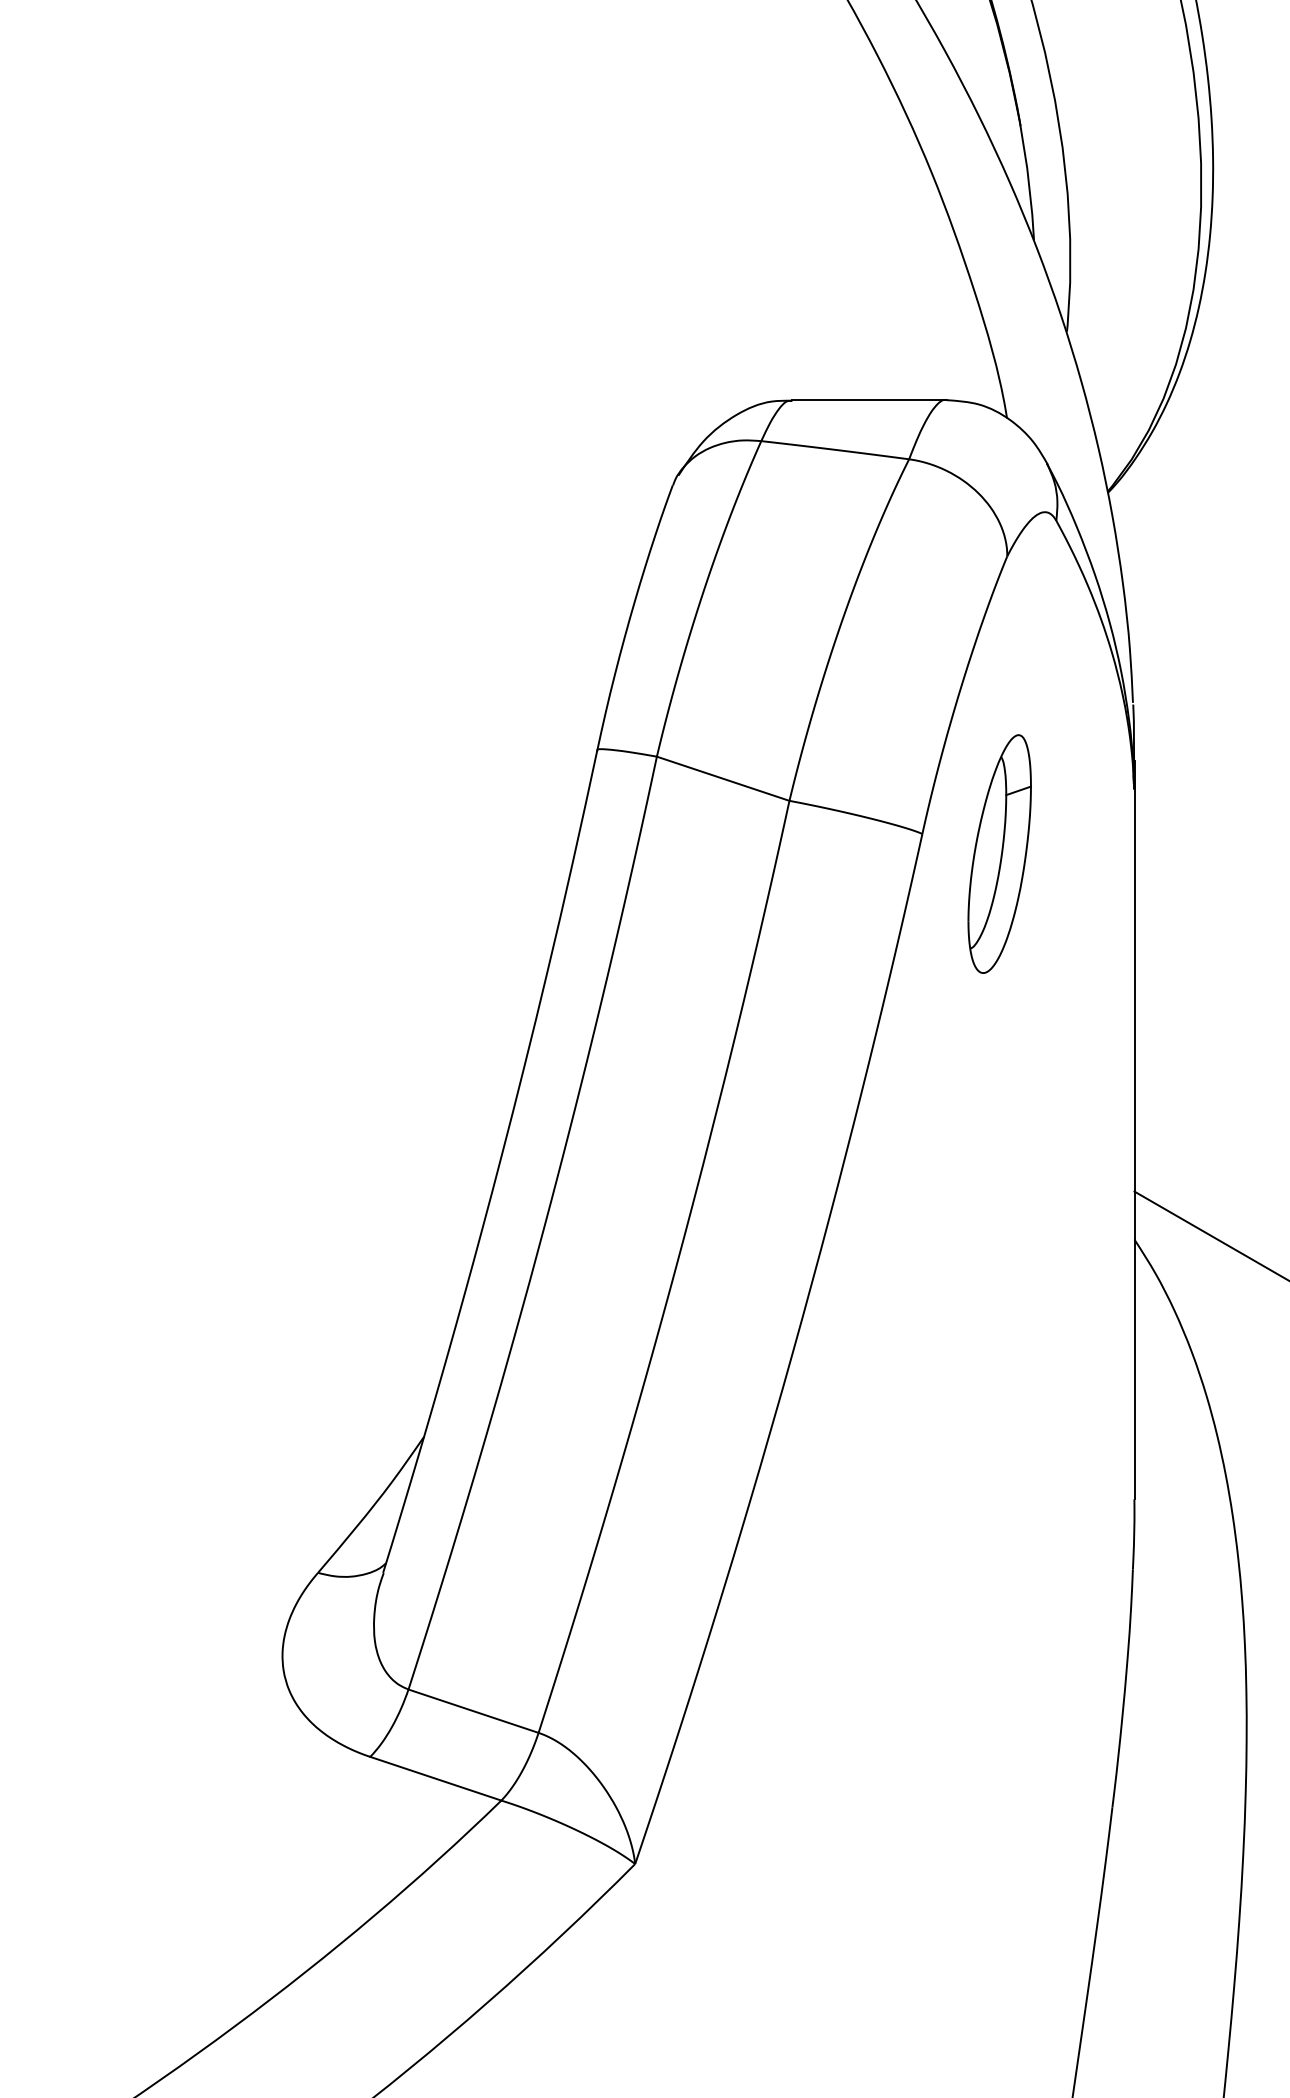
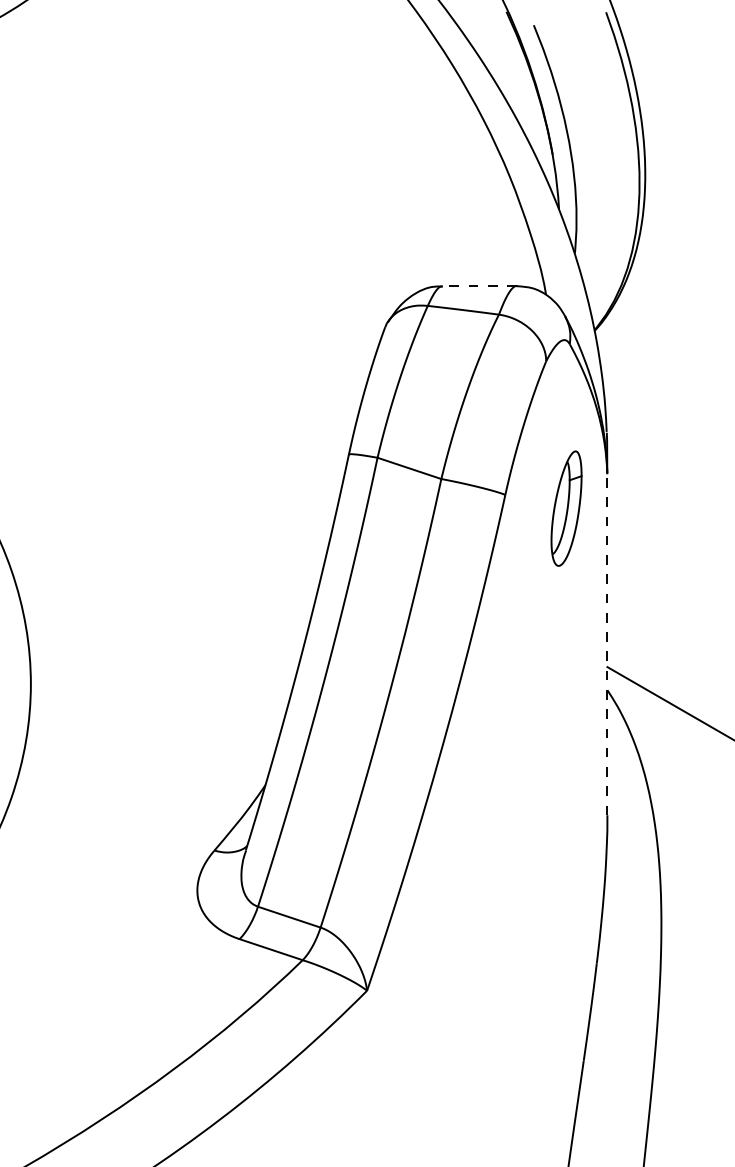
line: (868, 398) -> (479, 285), solid -> dashed
part: (999, 853) -> (566, 508), moved
line: (1134, 1130) -> (607, 637), solid -> dashed

